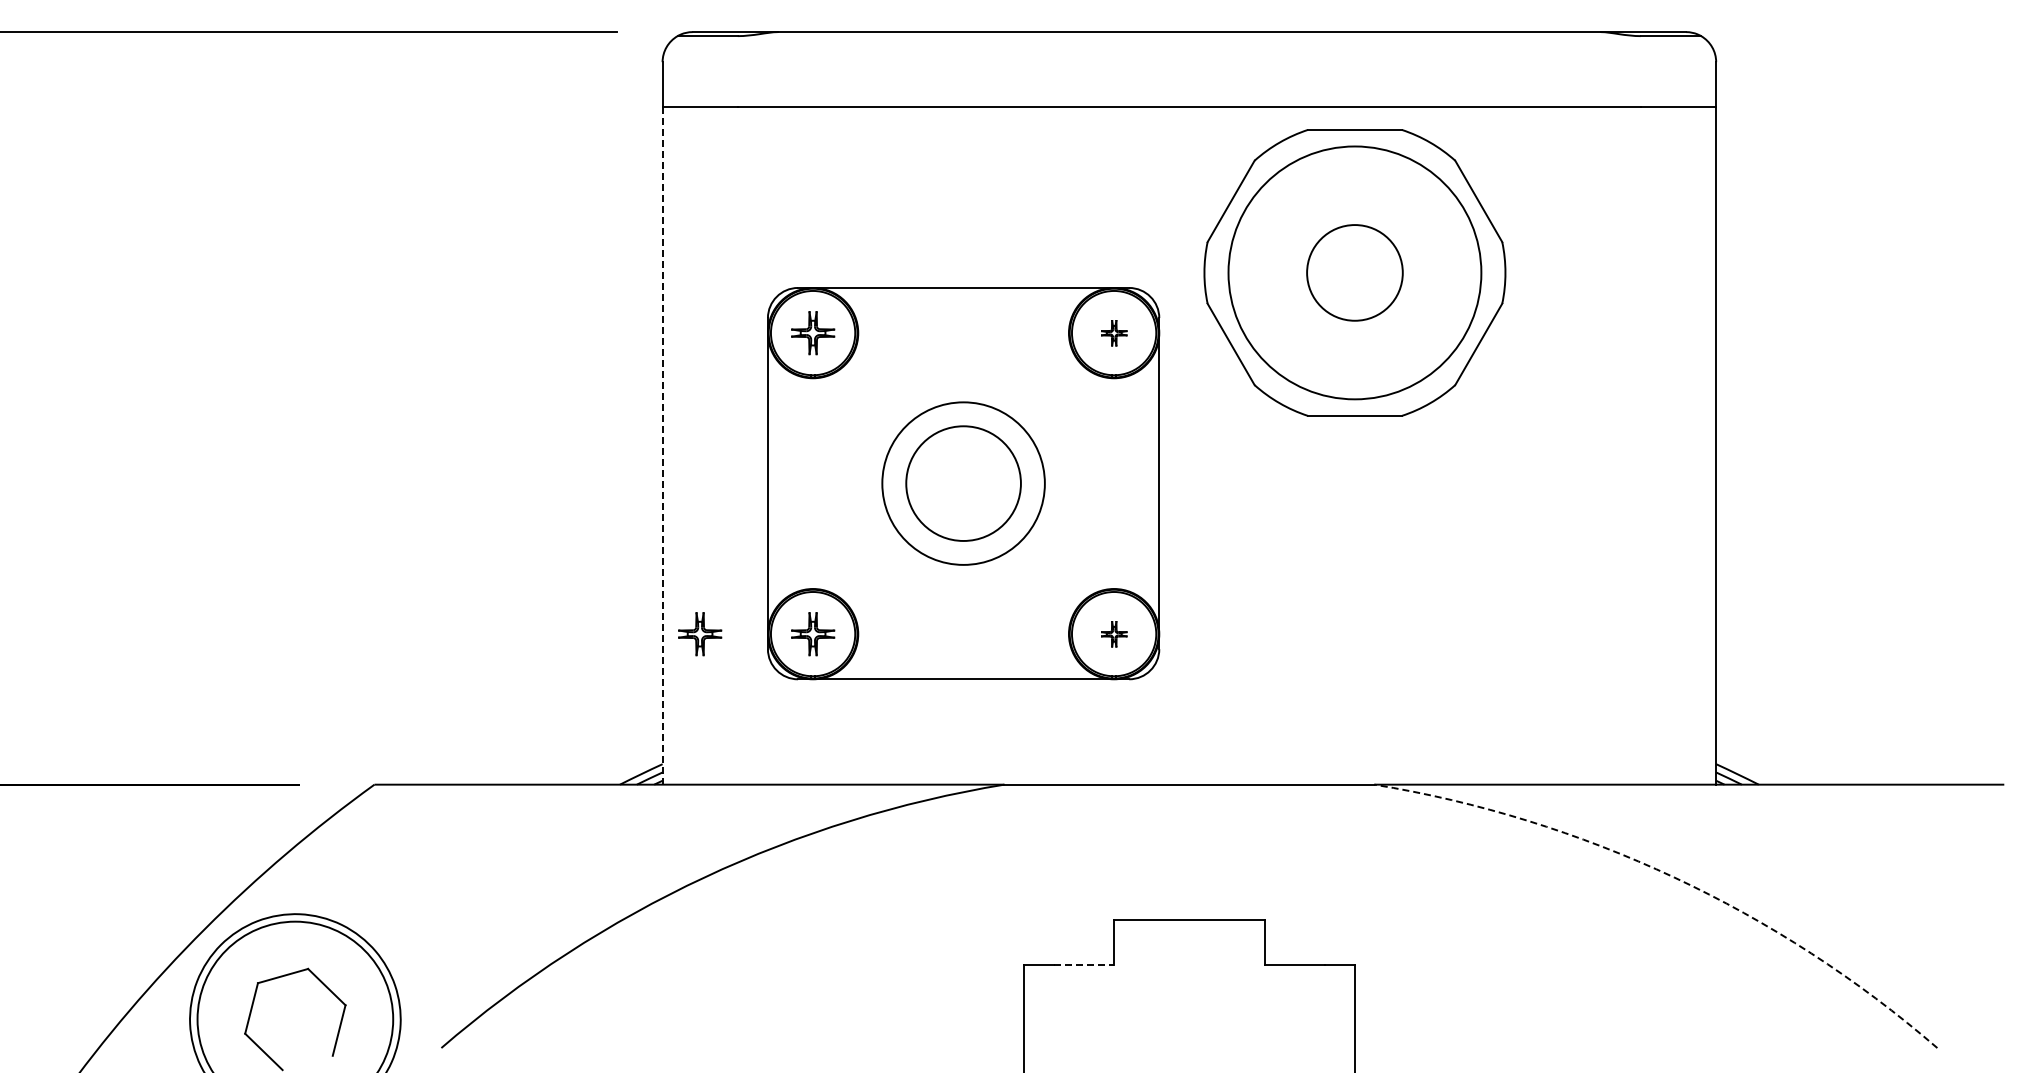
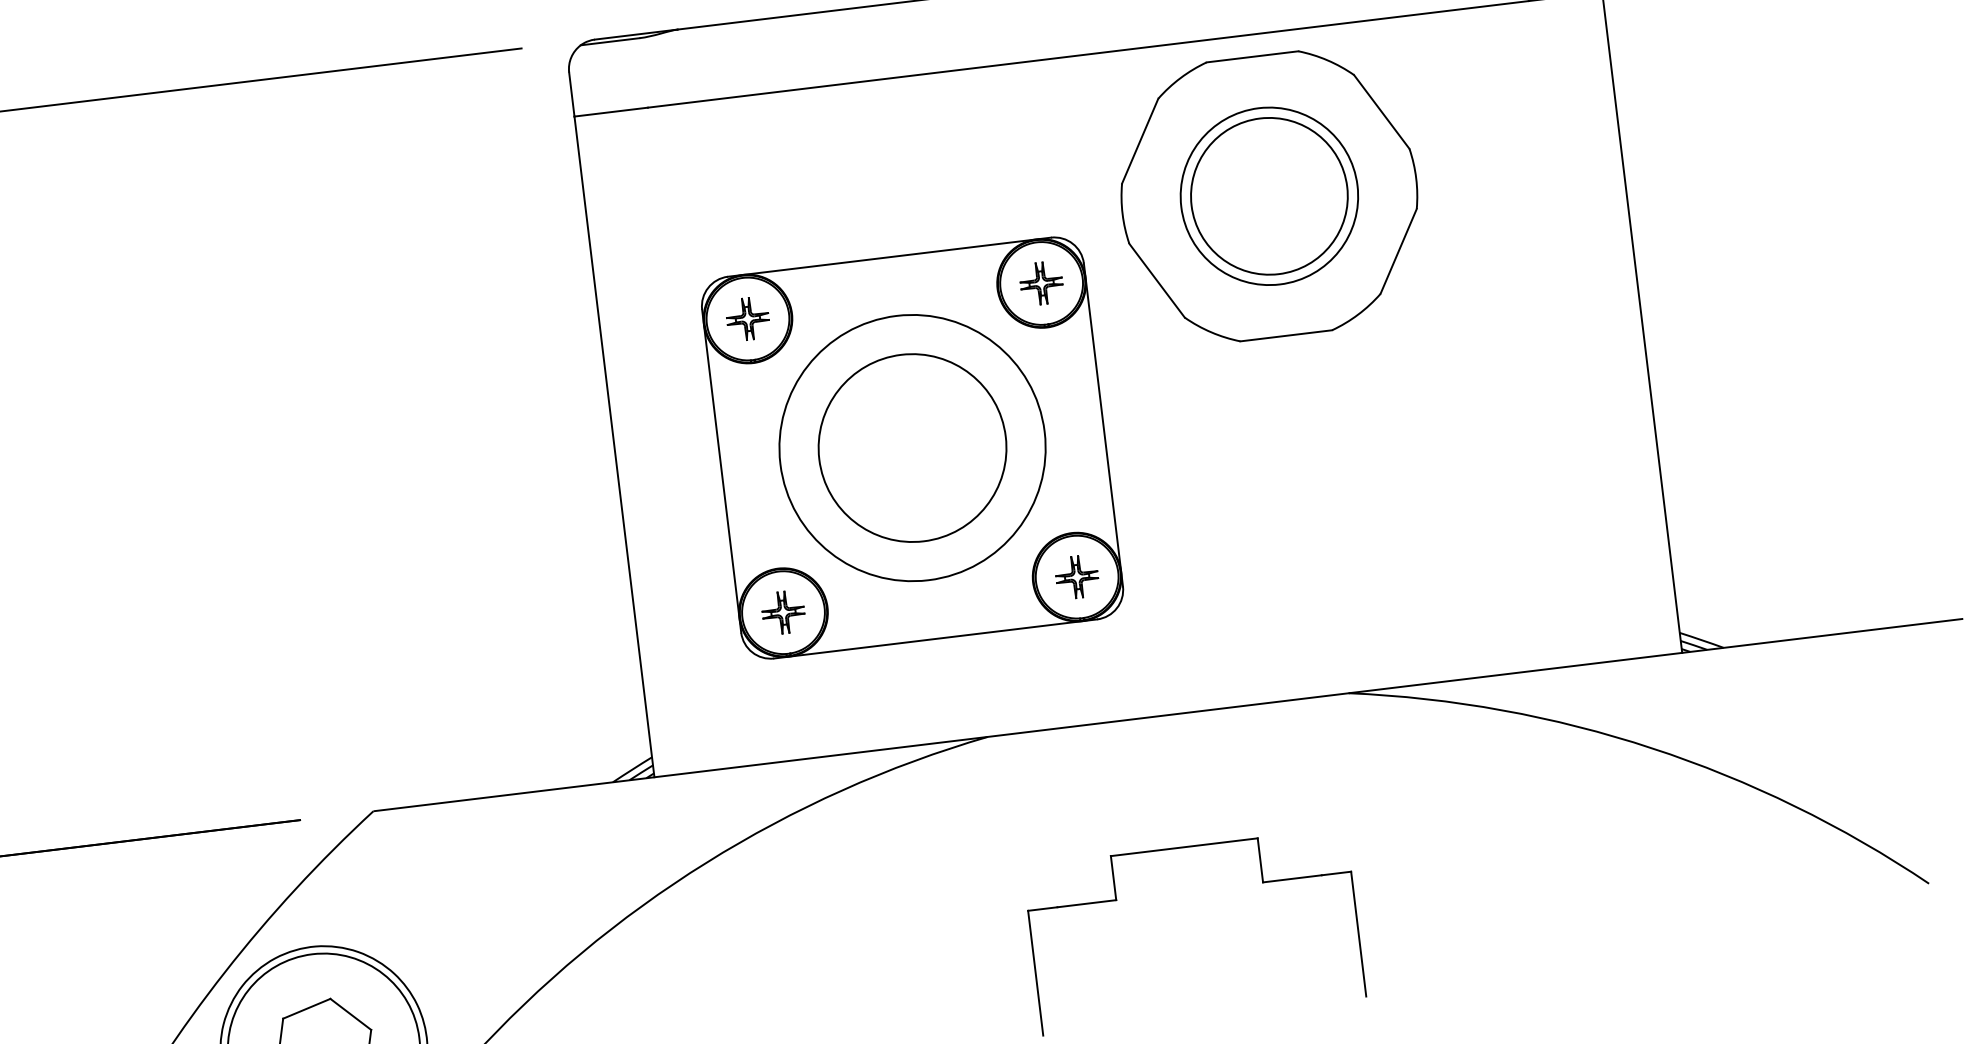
circle: (1354, 272) -> (1268, 195), size x0.71
circle: (1354, 272) -> (1268, 195), size x1.67
part: (1114, 333) -> (1042, 283), size x1.67
line: (662, 446) -> (614, 447), dashed -> solid
circle: (963, 483) -> (912, 447), size x1.67
circle: (963, 483) -> (912, 447), size x1.67
part: (700, 634) -> (673, 626), removed
part: (1114, 634) -> (1077, 577), size x1.67
arc: (1674, 877) -> (1652, 748), dashed -> solid
line: (1084, 965) -> (1087, 903), dashed -> solid

